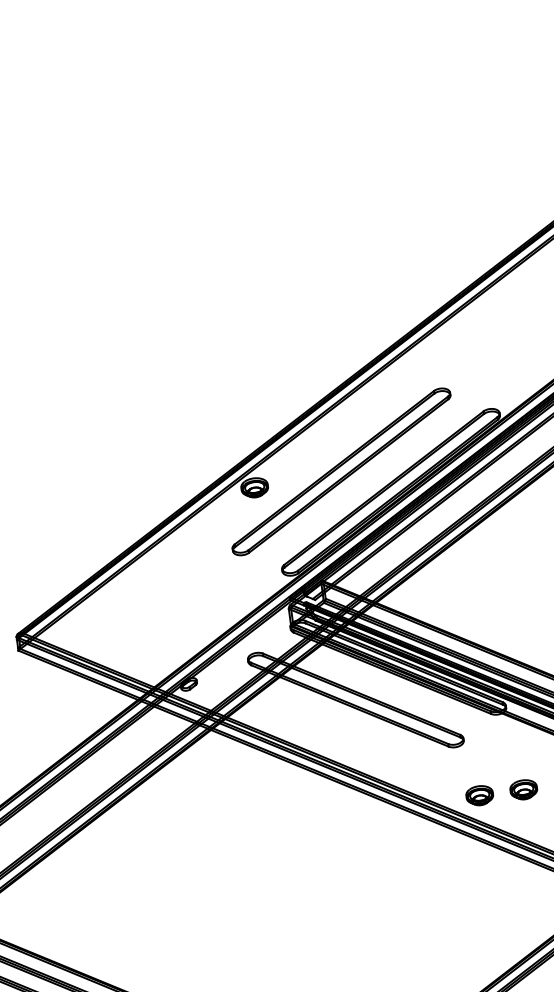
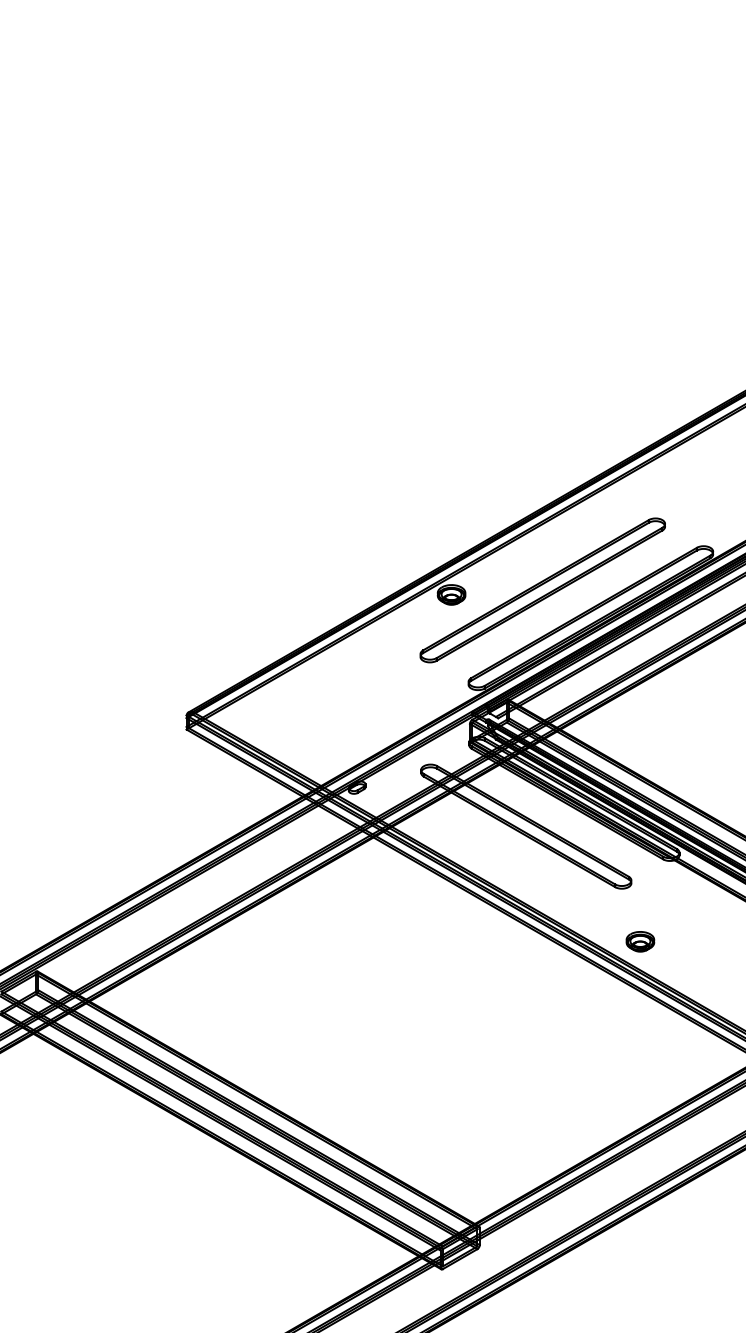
part: (523, 789) -> (686, 941), removed

